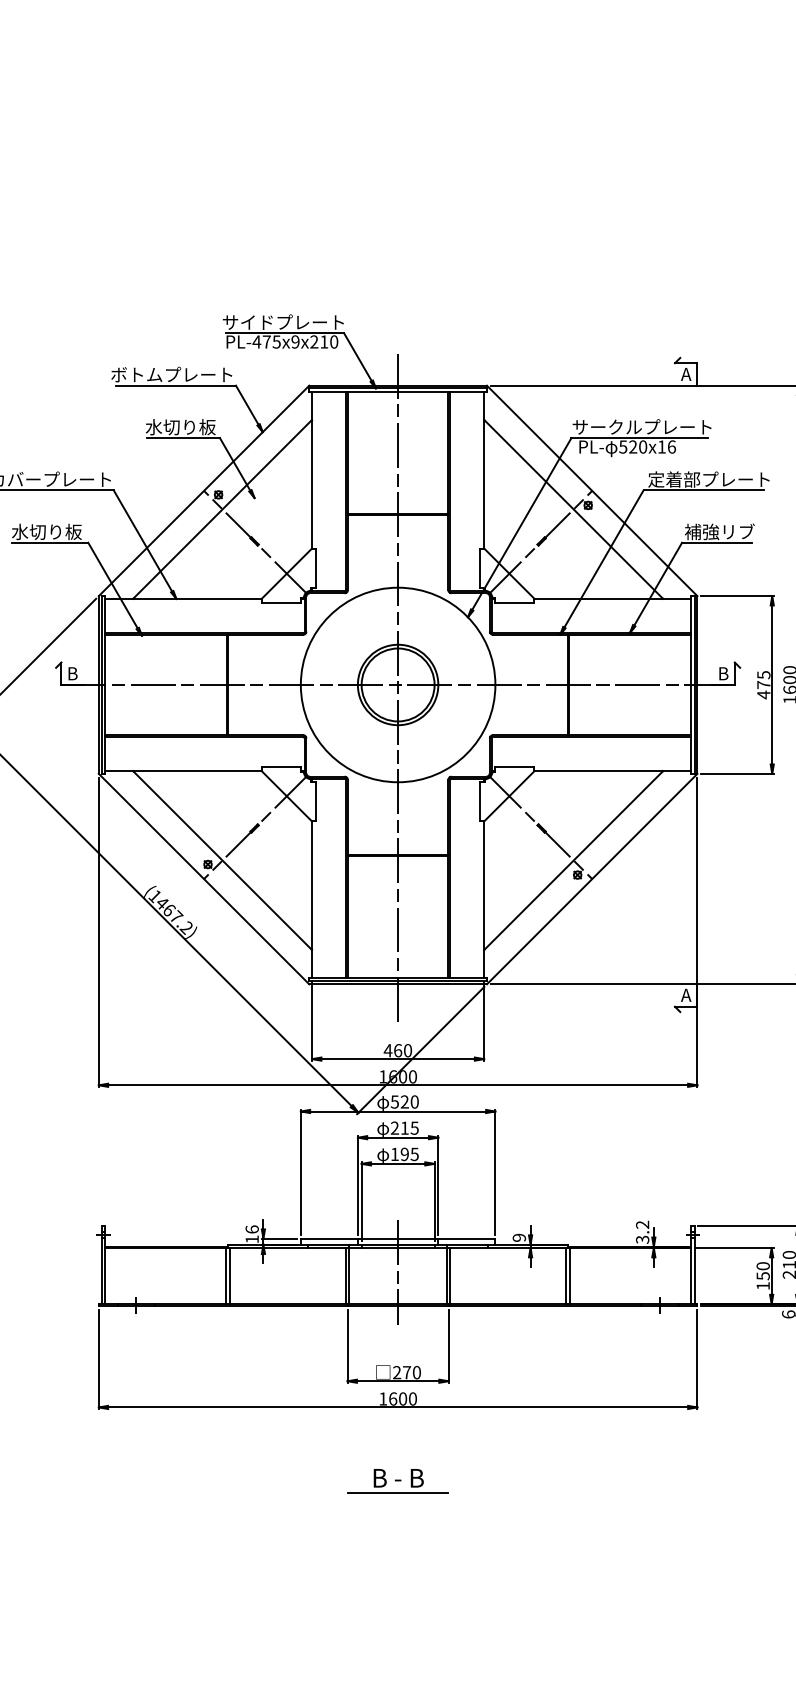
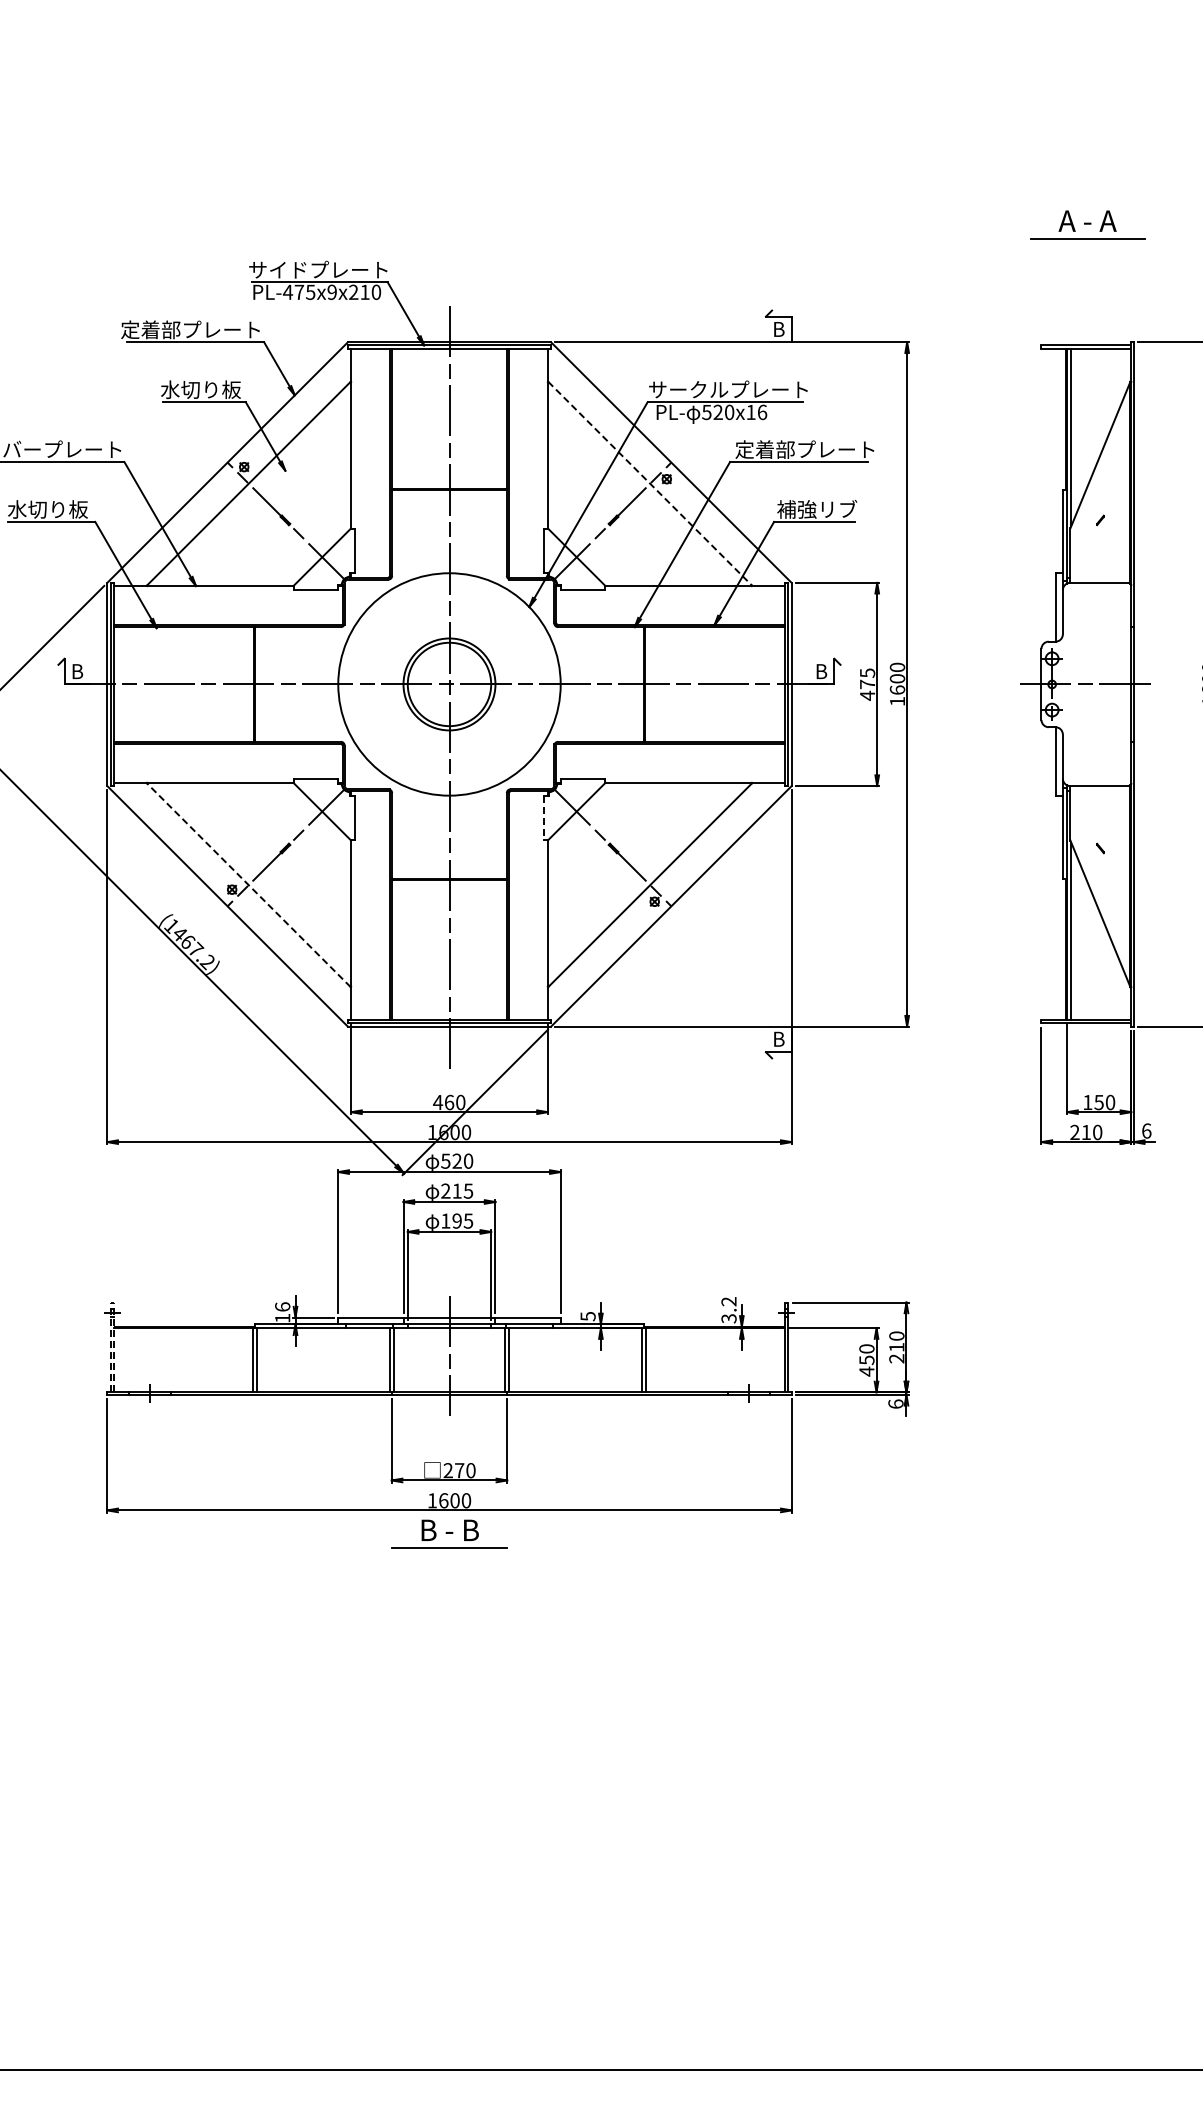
text: (136, 374) -> (150, 329), ボトムプレート -> 定着部プレート
text: (685, 374) -> (778, 329), A -> B
line: (573, 510) -> (650, 484), solid -> dashed
line: (480, 801) -> (543, 817), solid -> dashed
line: (222, 859) -> (248, 884), solid -> dashed
text: (685, 994) -> (778, 1038), A -> B
line: (103, 1225) -> (112, 1302), solid -> dashed
text: (518, 1237) -> (587, 1316), 9 -> 5
text: (762, 1285) -> (866, 1371), 150 -> 450
part: (398, 1480) -> (449, 1533), moved

